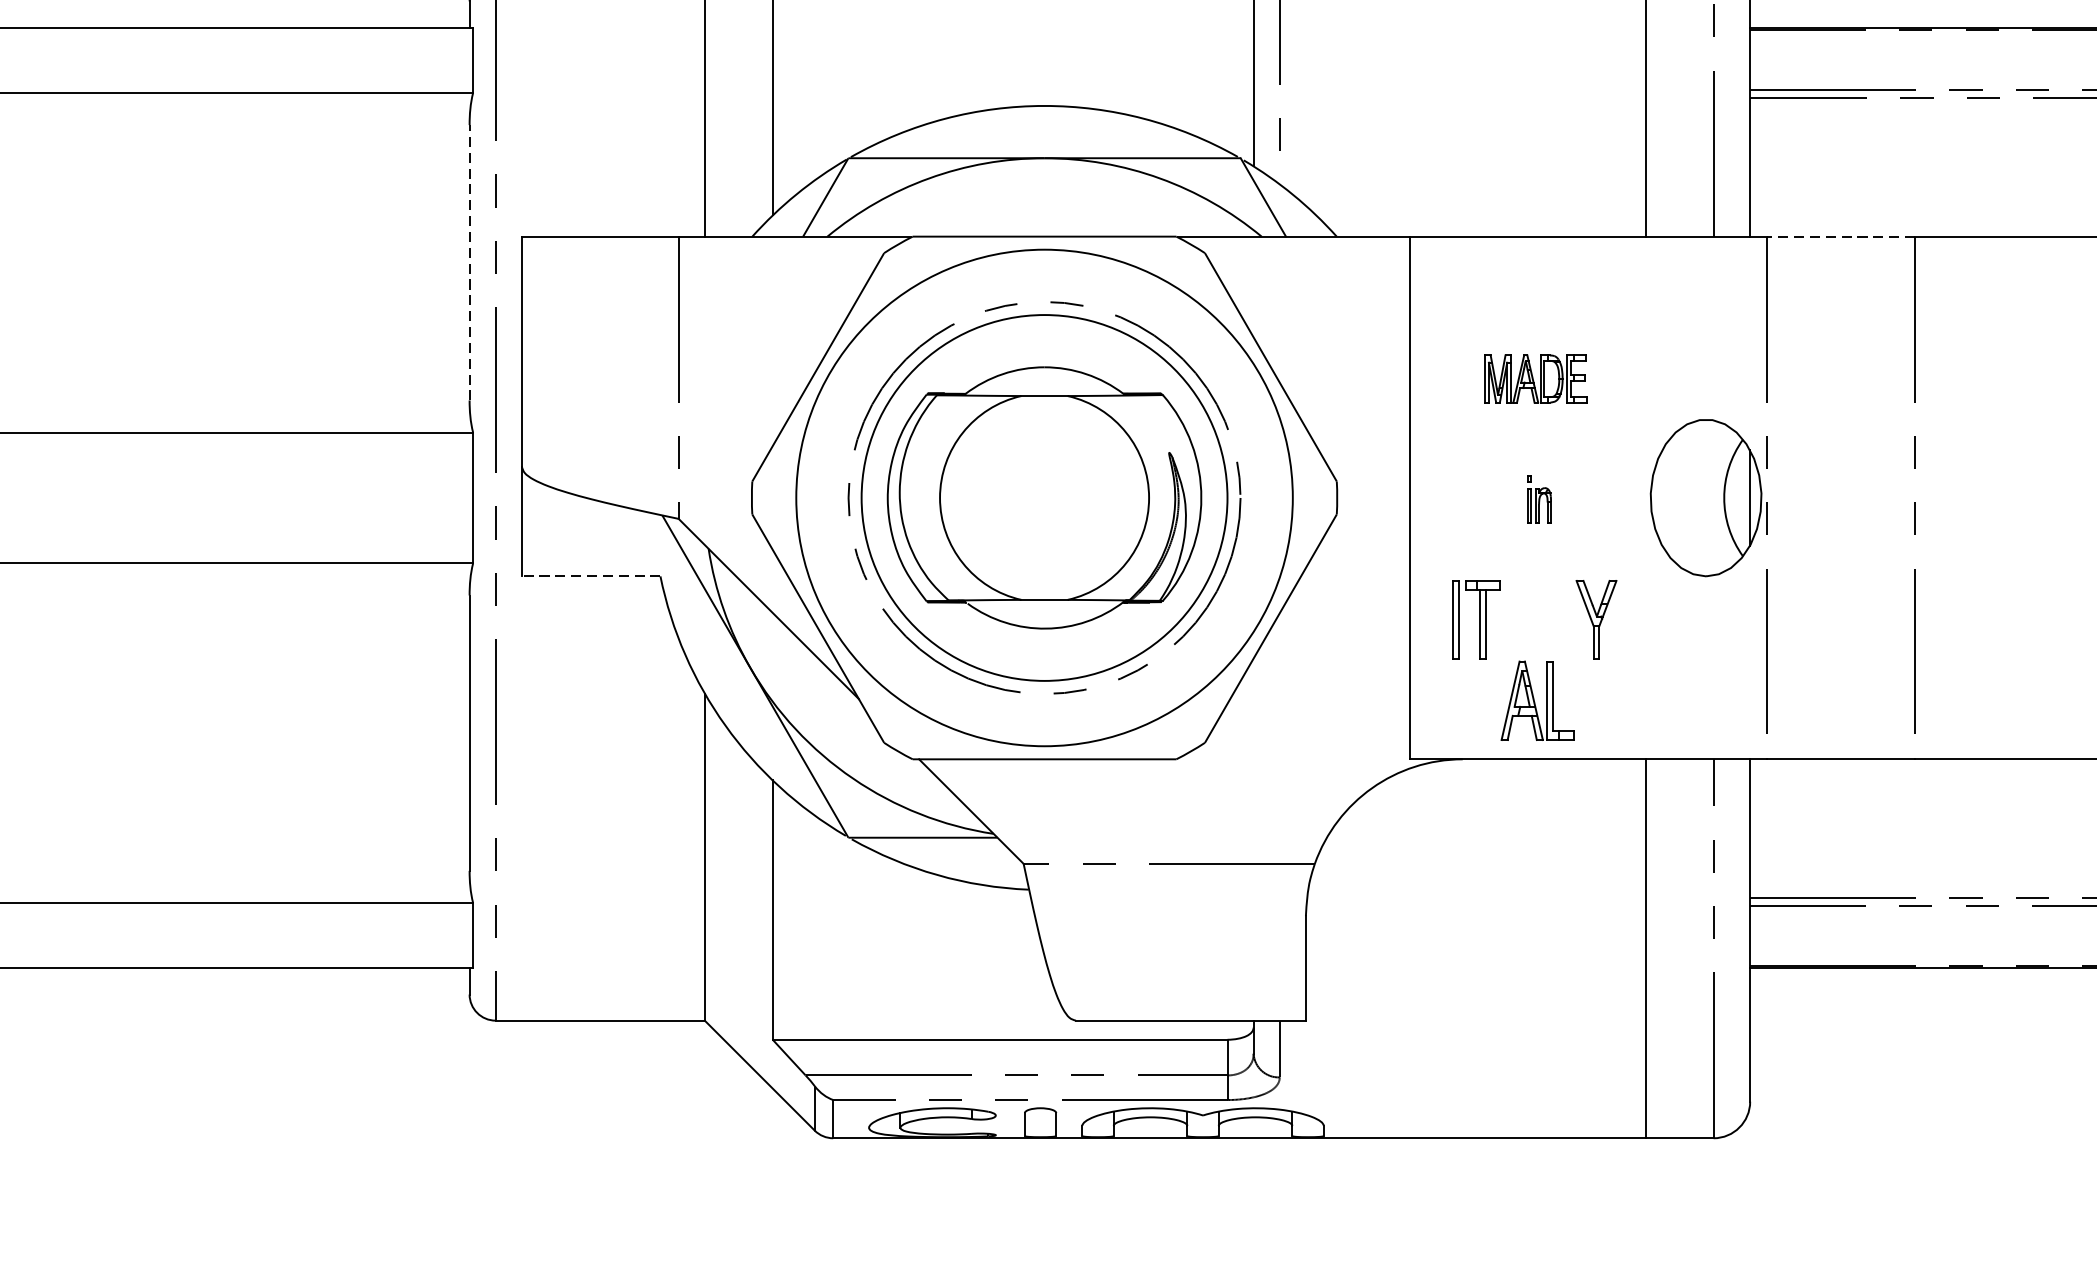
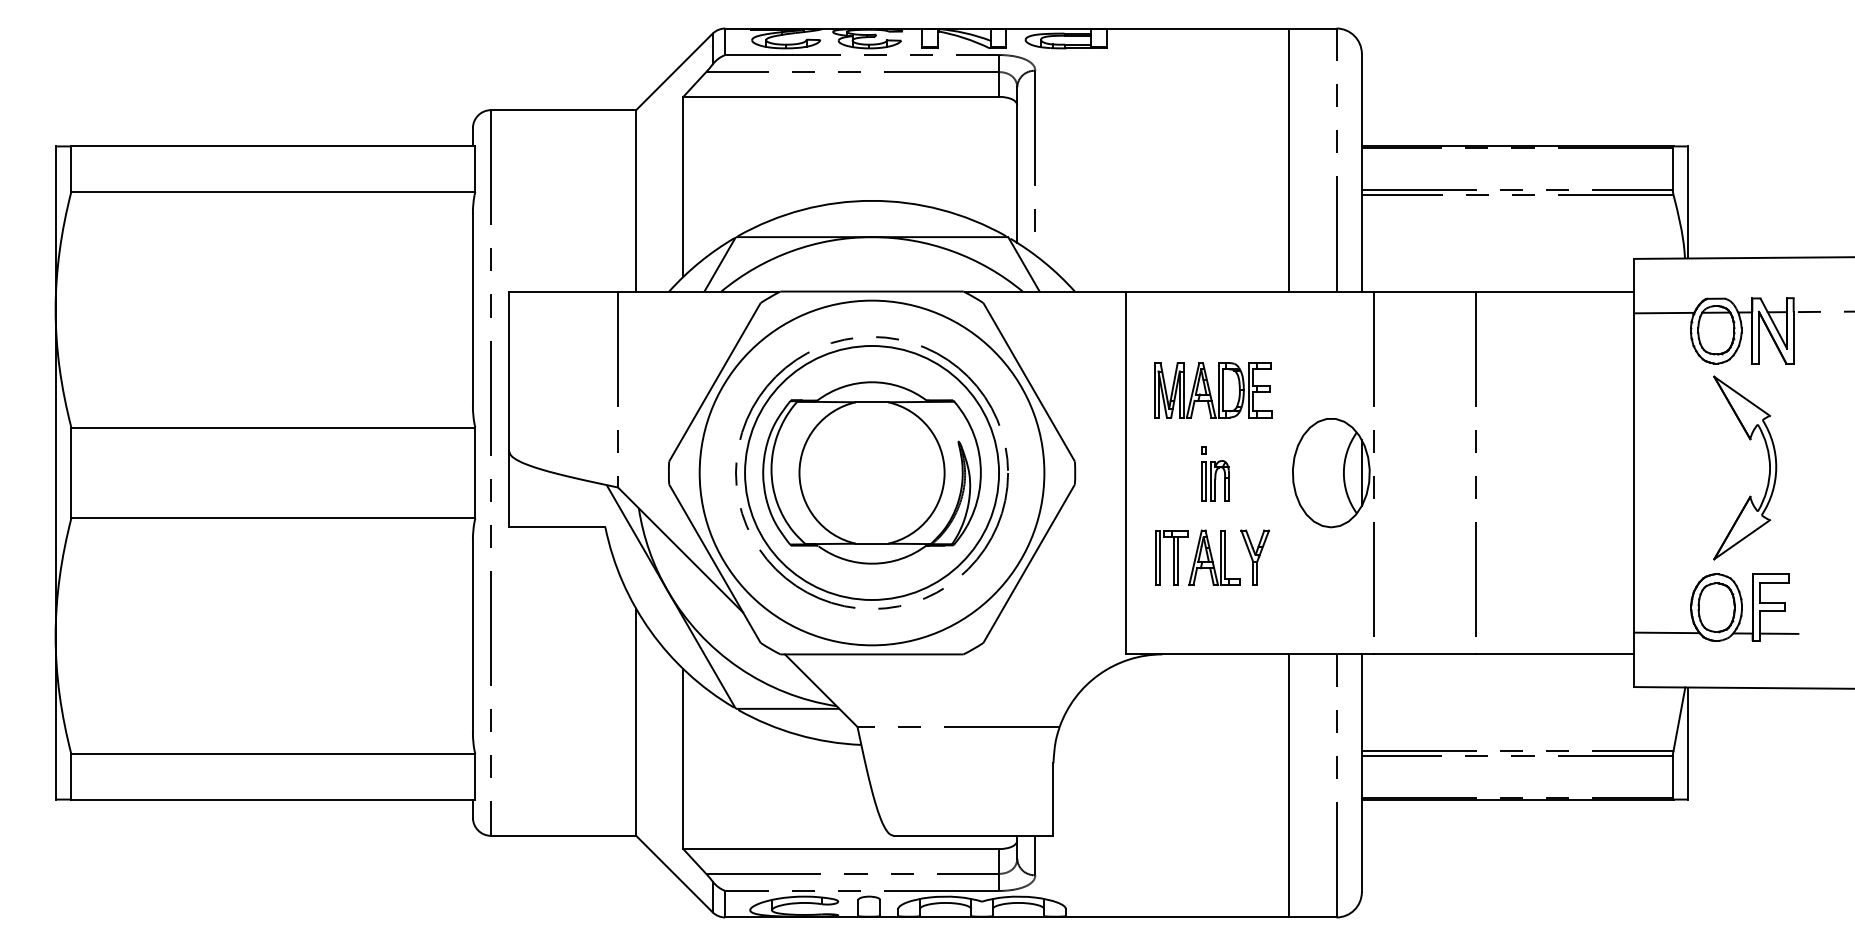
line: (1840, 236) -> (1424, 291), dashed -> solid
line: (469, 262) -> (472, 309), dashed -> solid
part: (1536, 379) -> (1213, 390), size x1.67
part: (1539, 498) -> (1215, 473), size x1.67
line: (590, 576) -> (556, 527), dashed -> solid
part: (1537, 700) -> (1214, 557), moved

